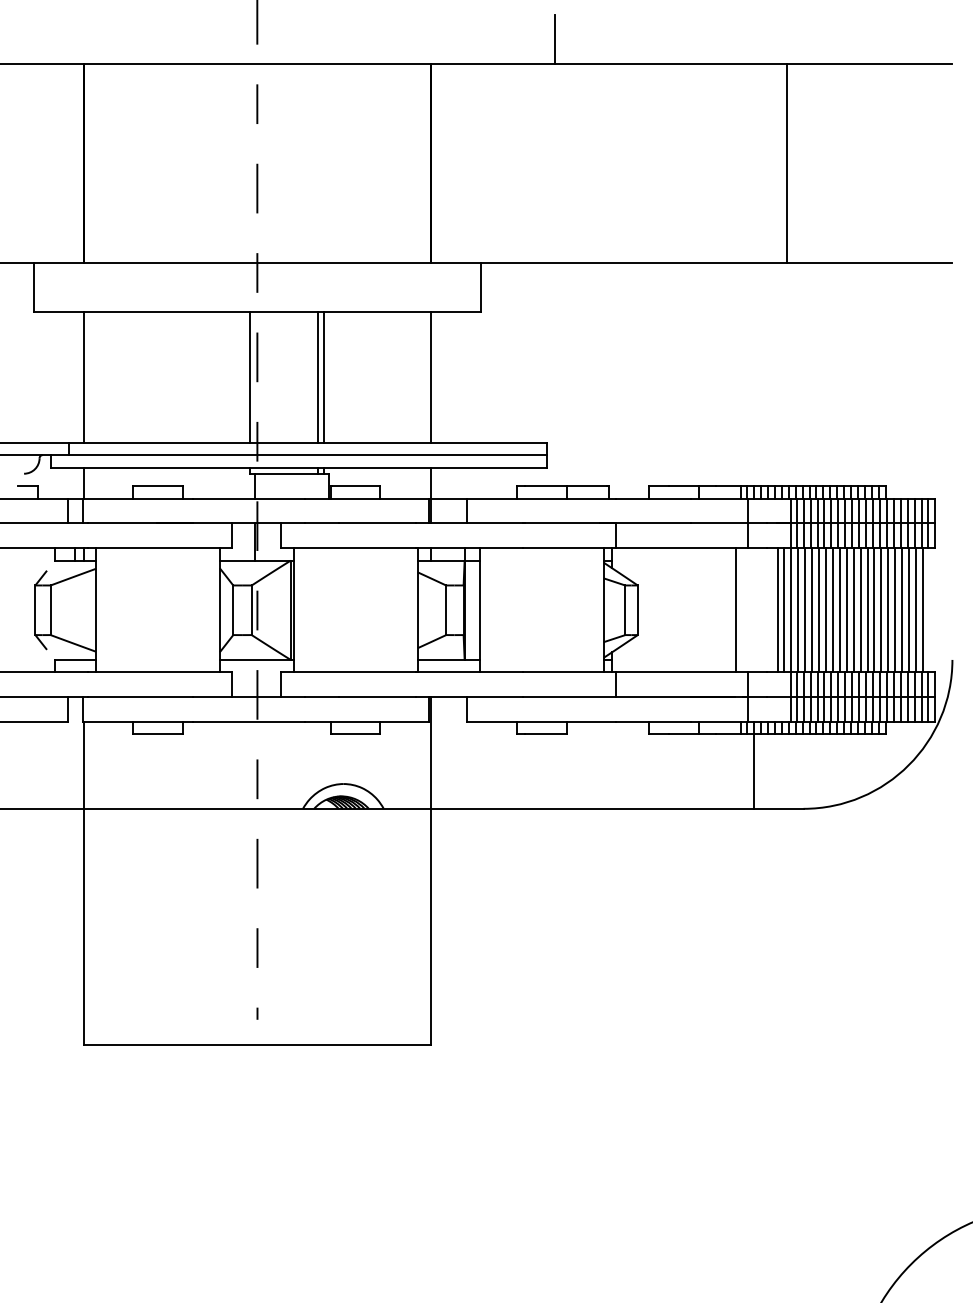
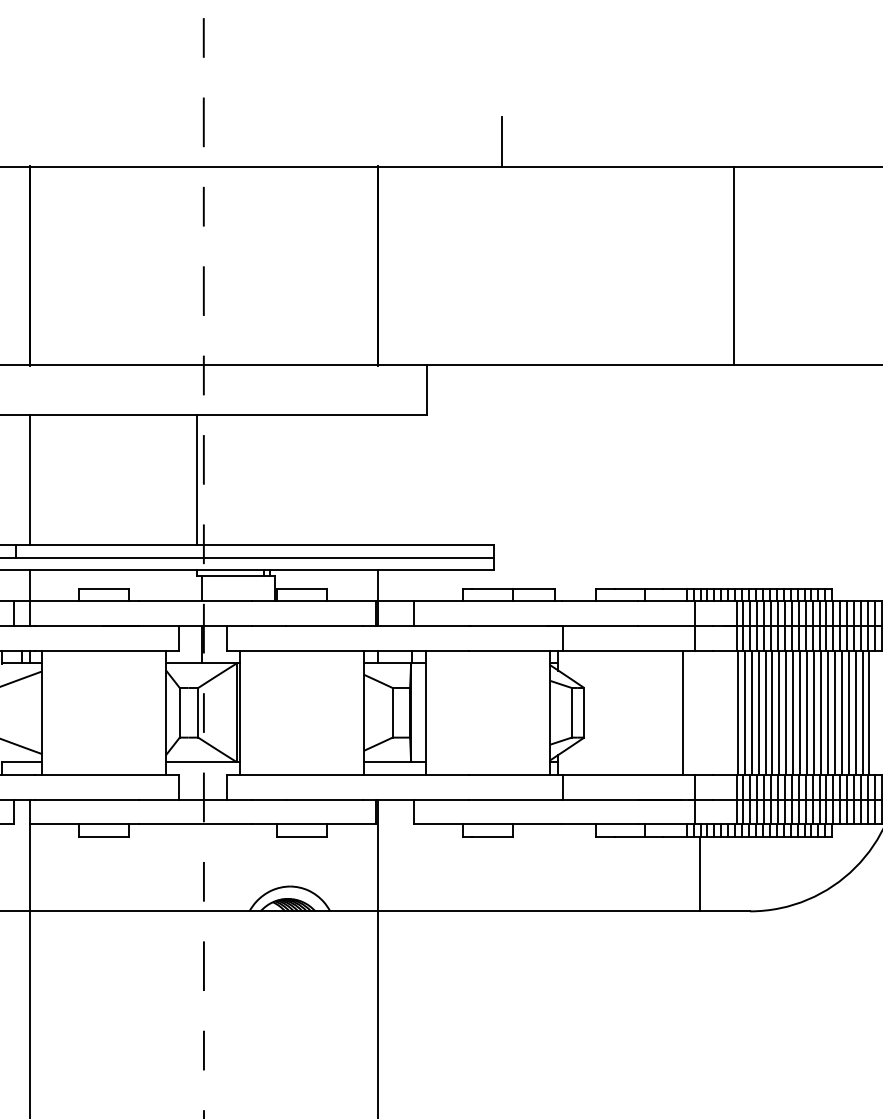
line: (317, 377) -> (263, 480), removed
line: (323, 377) -> (269, 480), removed
line: (431, 377) -> (377, 480), removed
line: (778, 610) -> (724, 713), removed
line: (784, 610) -> (730, 713), removed

